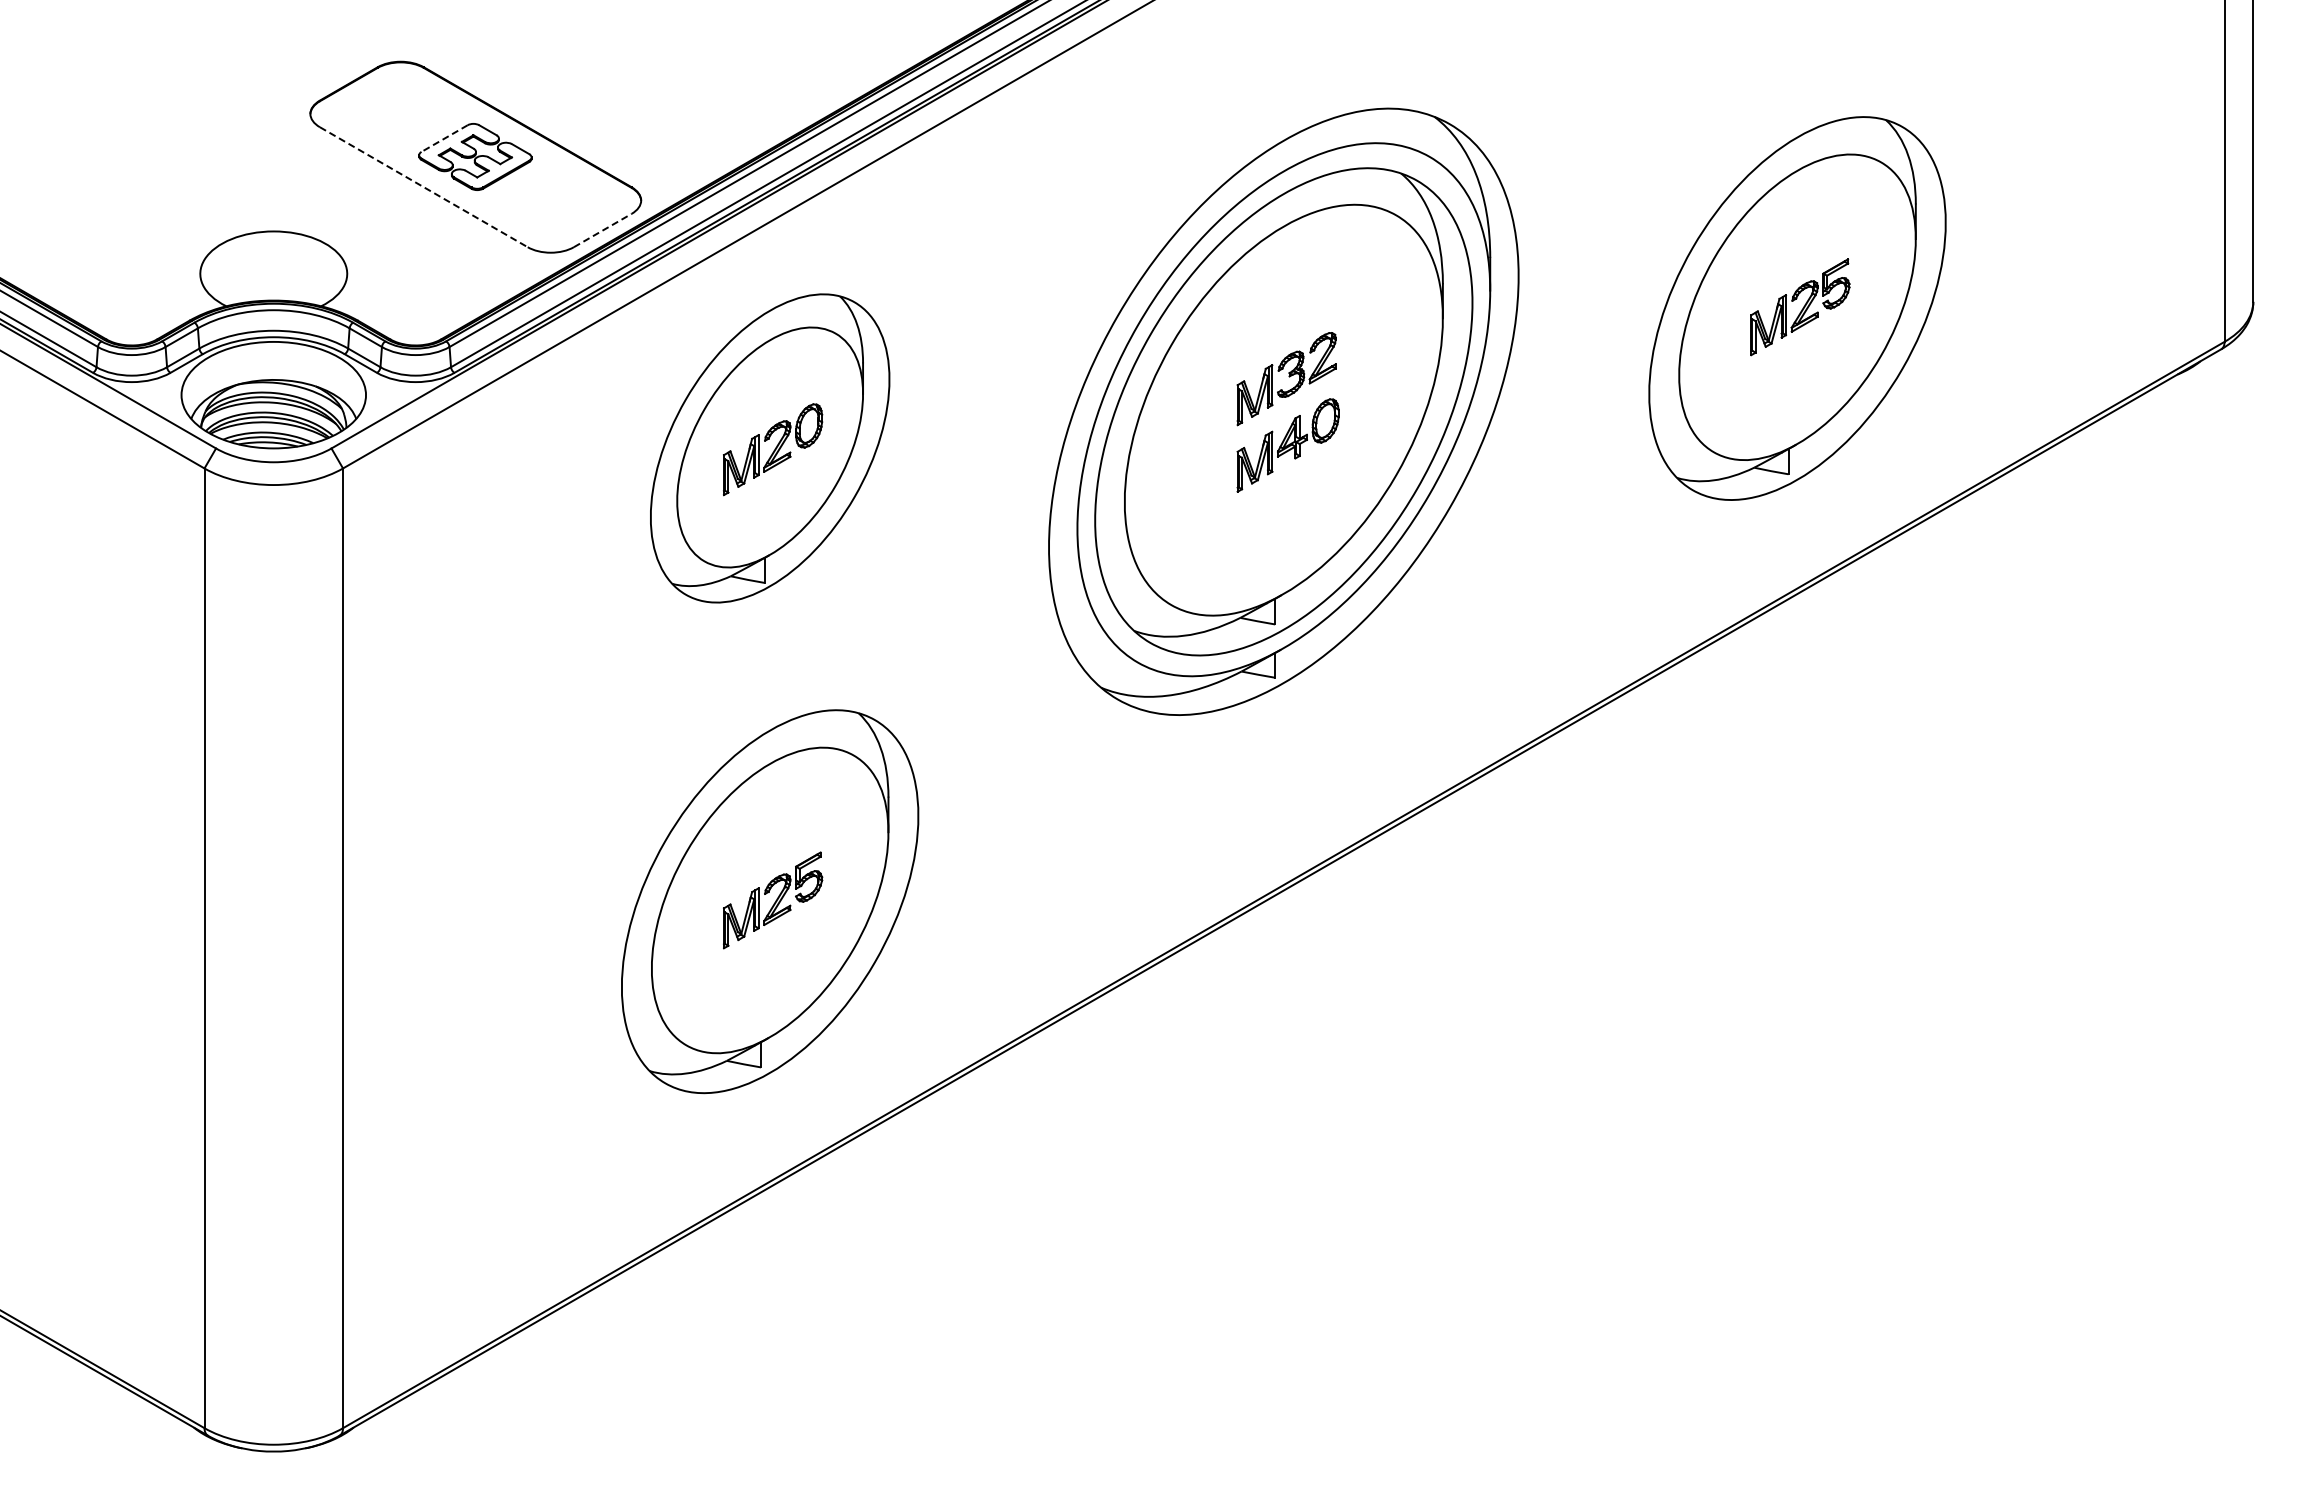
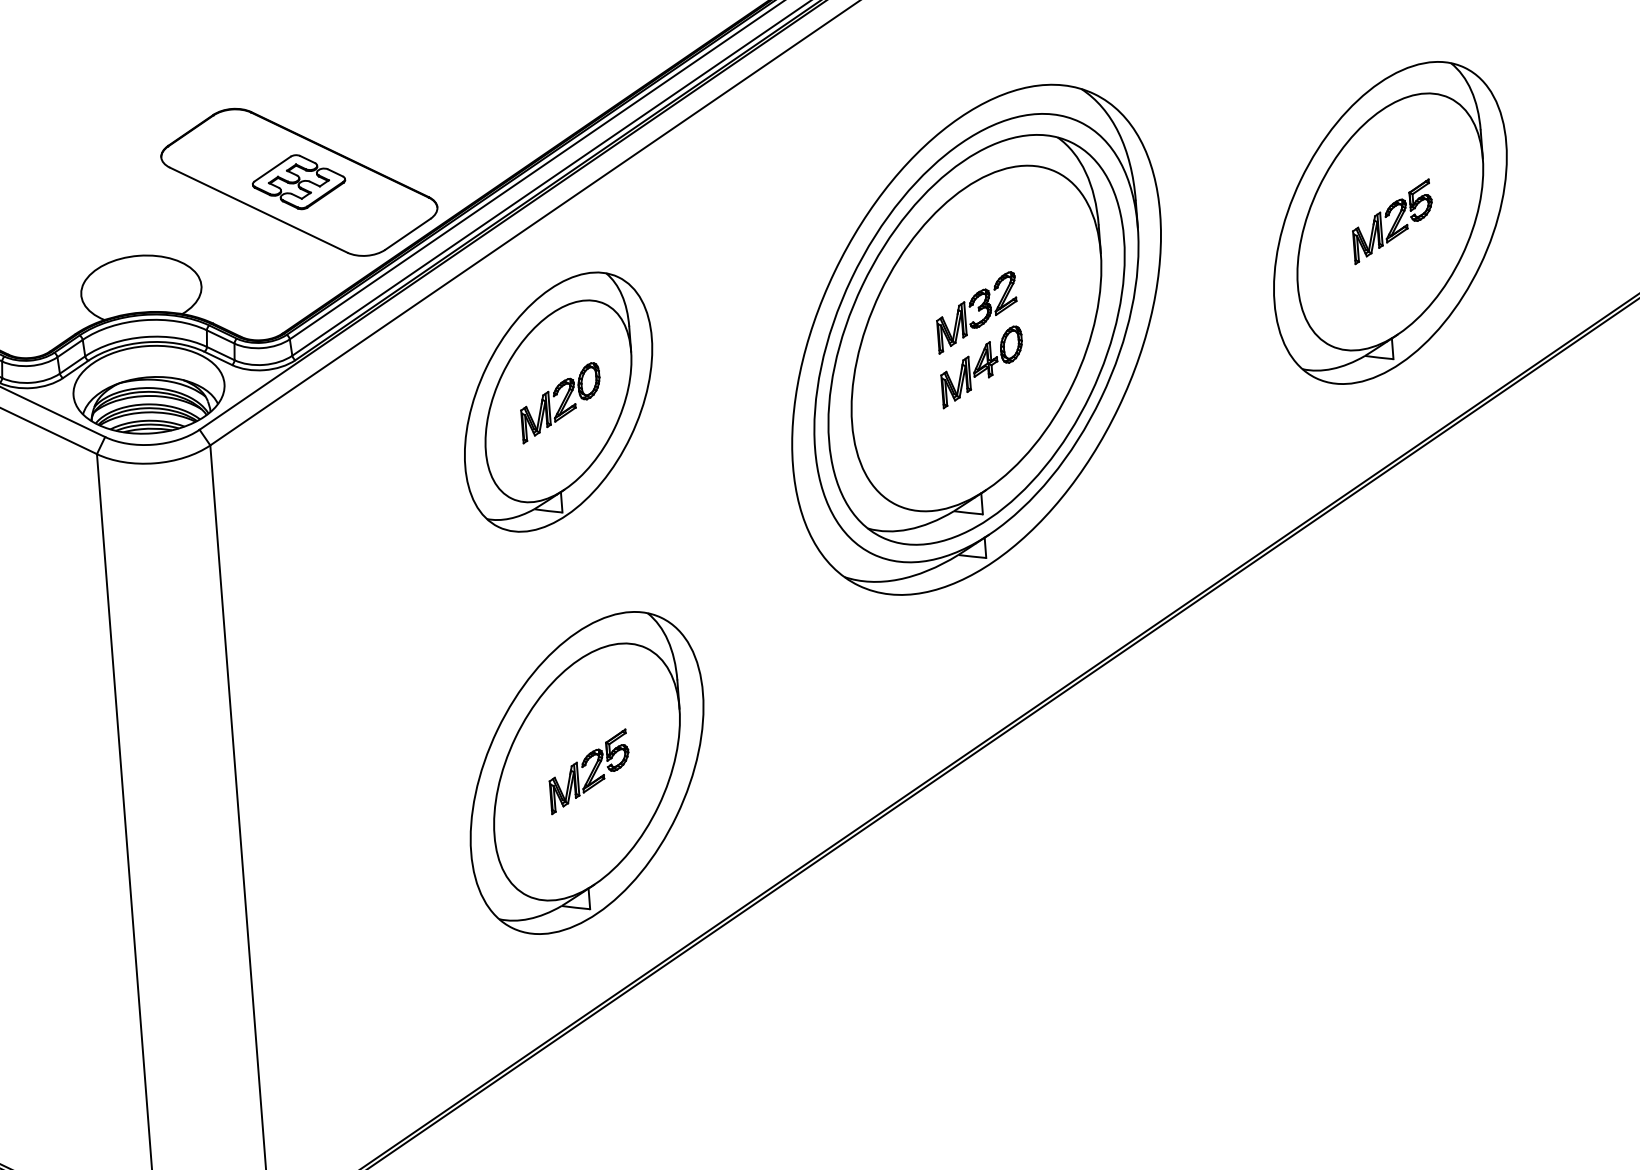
line: (444, 138) -> (272, 169), dashed -> solid
line: (423, 187) -> (258, 210), dashed -> solid
line: (603, 230) -> (408, 234), dashed -> solid

